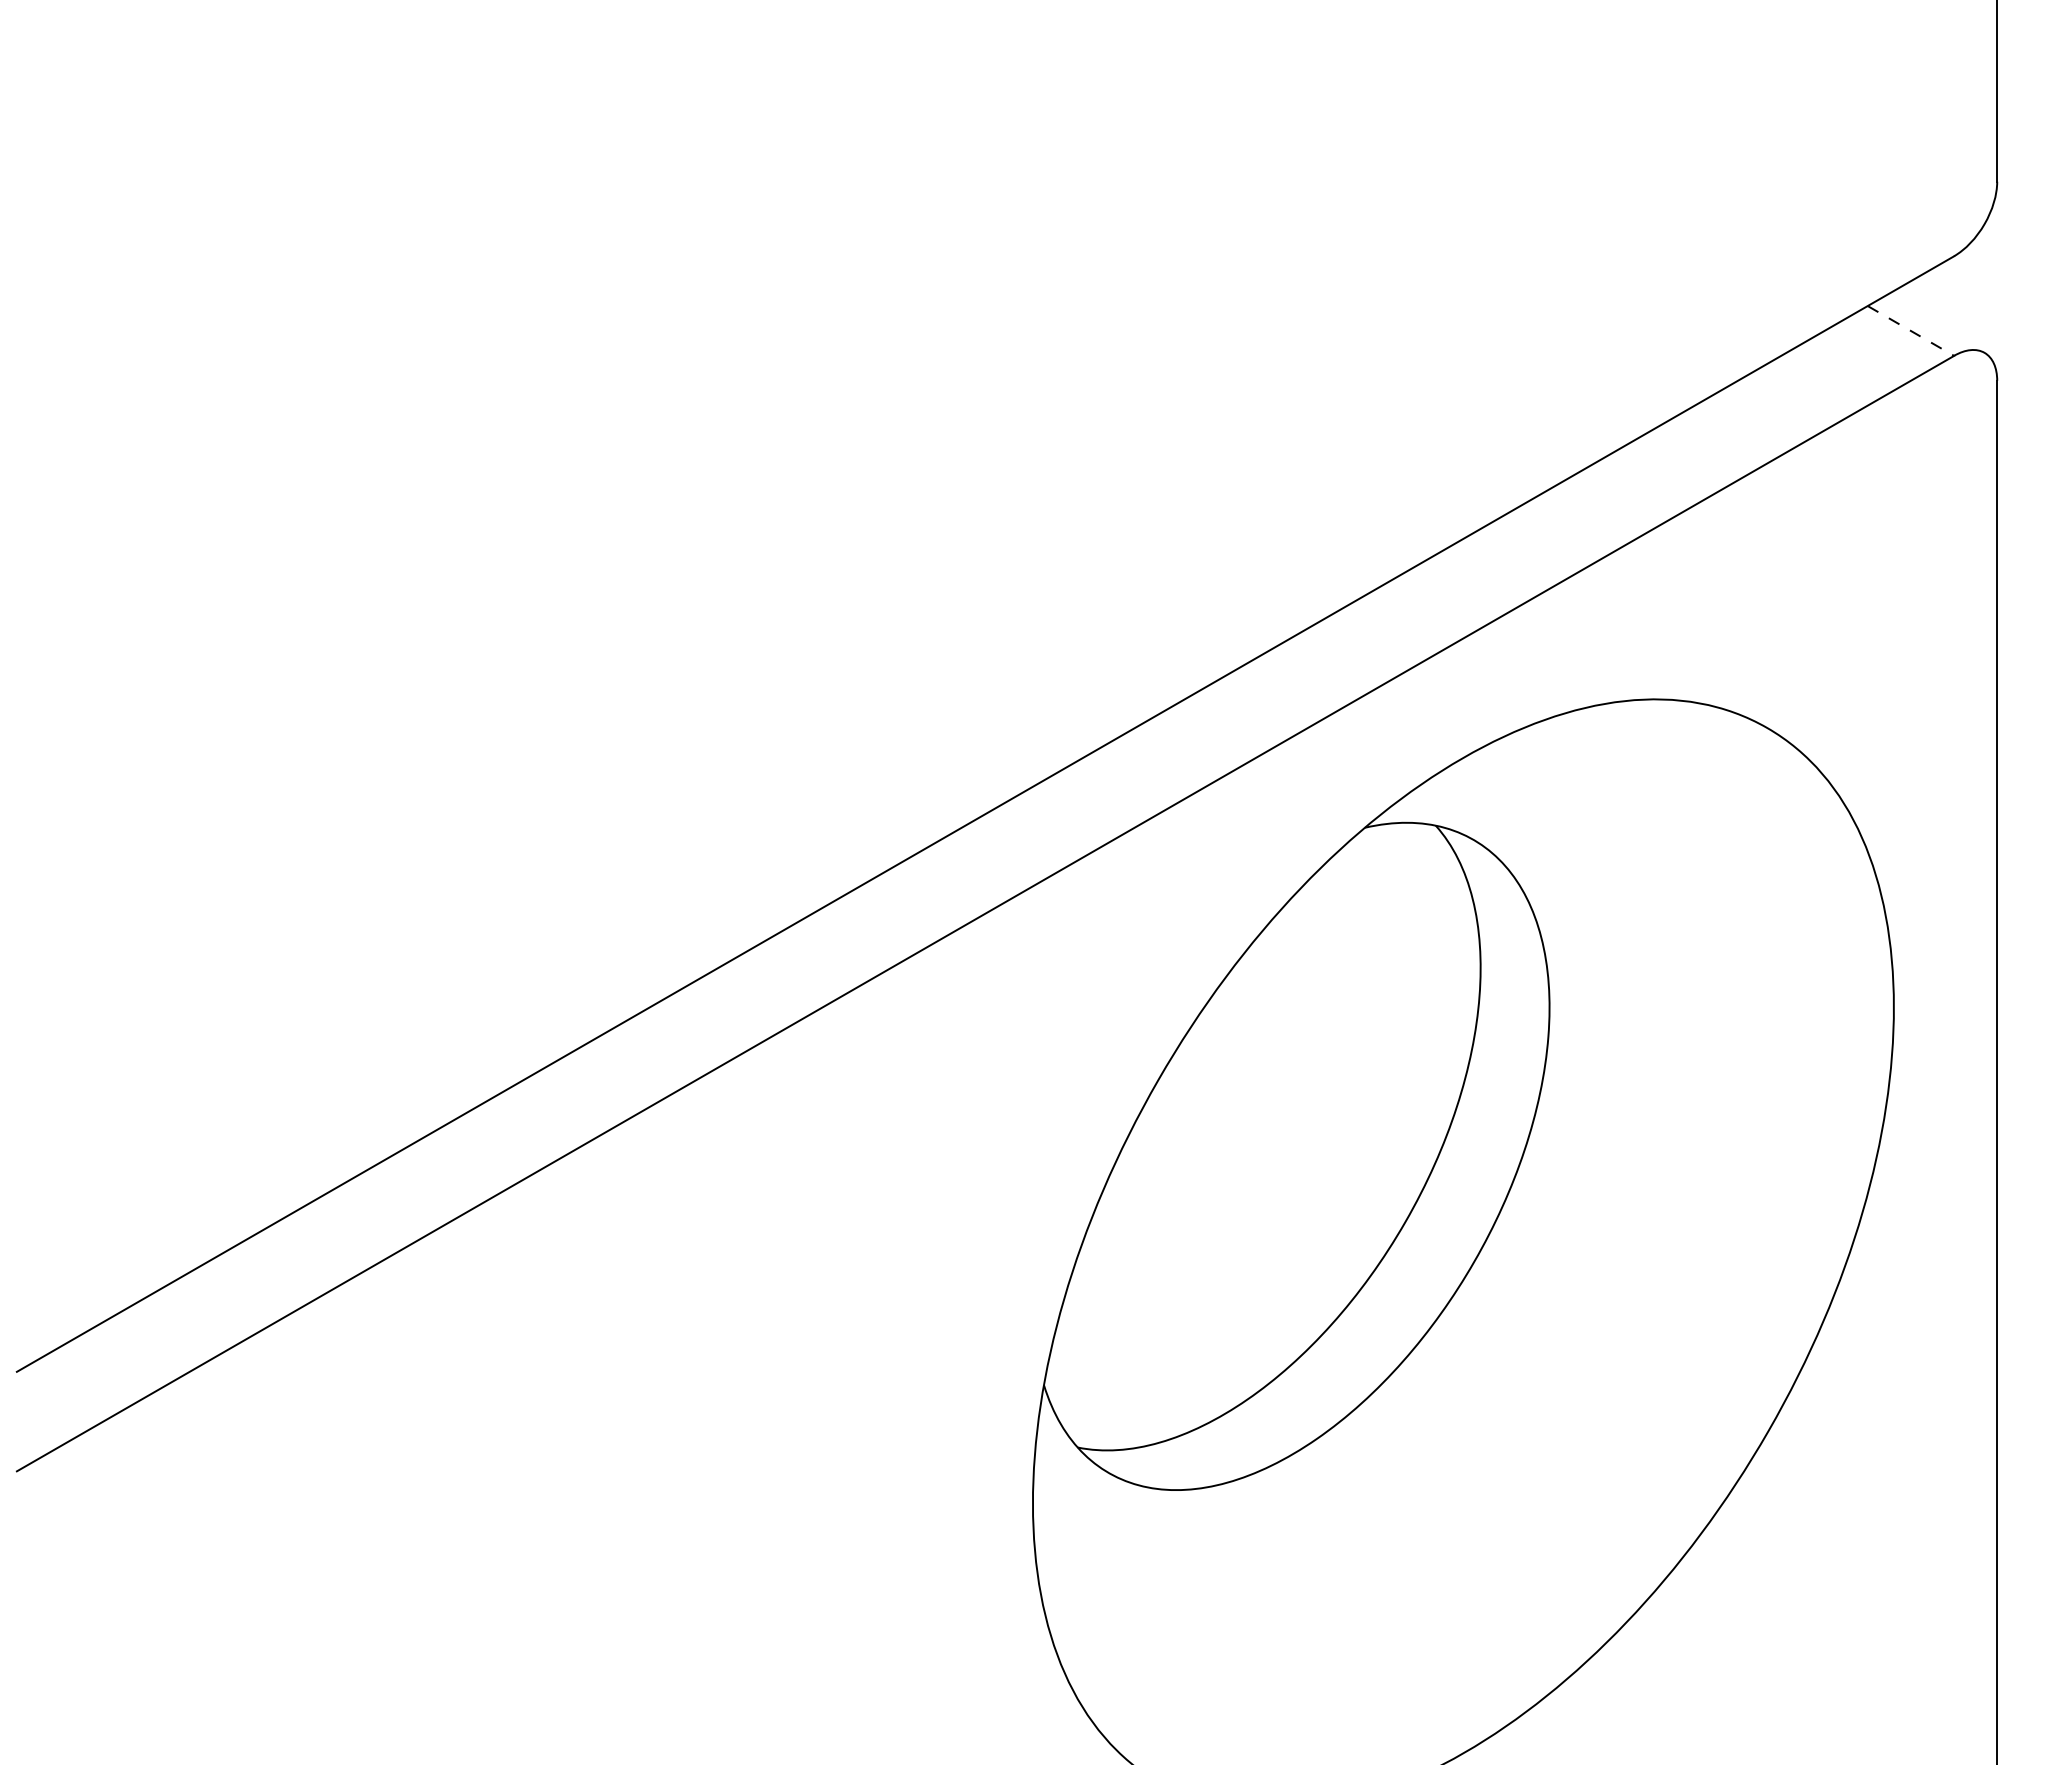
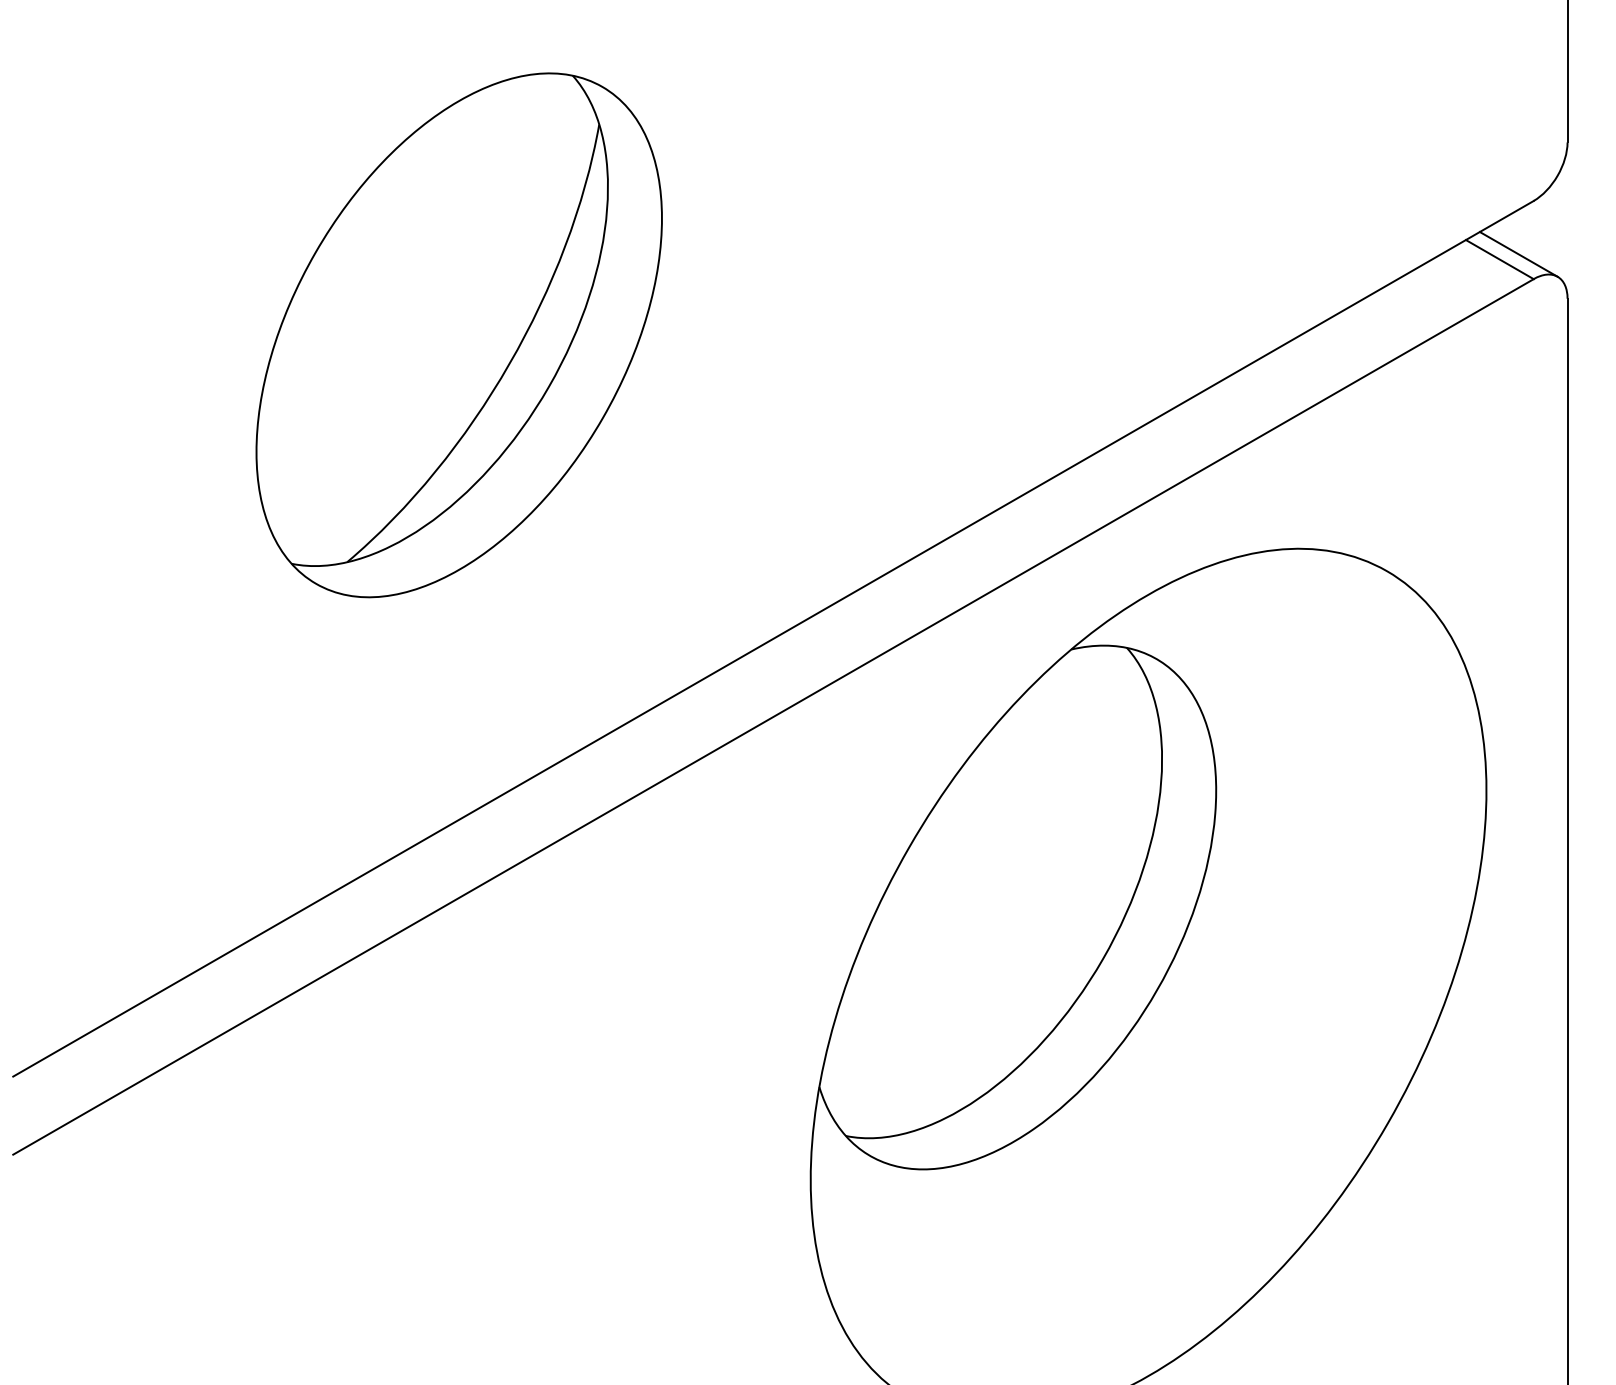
line: (1934, 323) -> (1518, 253), added
line: (1910, 330) -> (1499, 259), dashed -> solid
part: (585, 427) -> (459, 335), added

